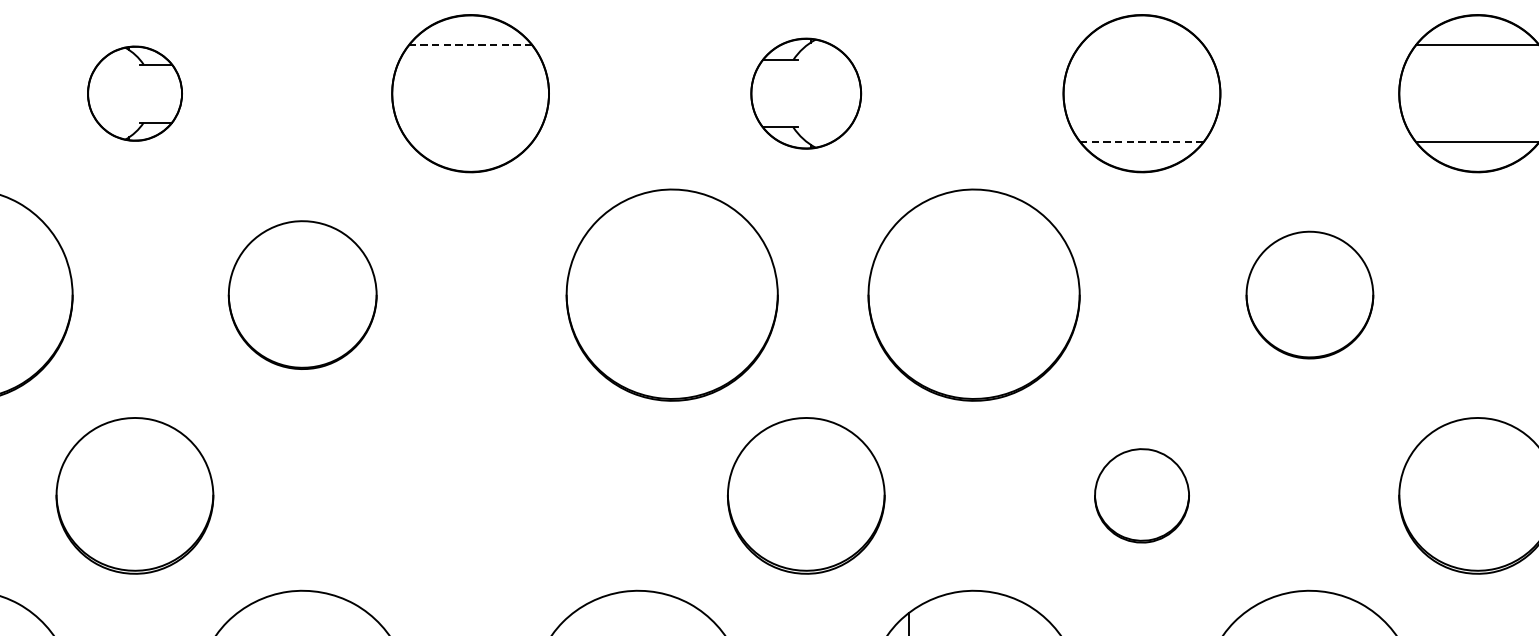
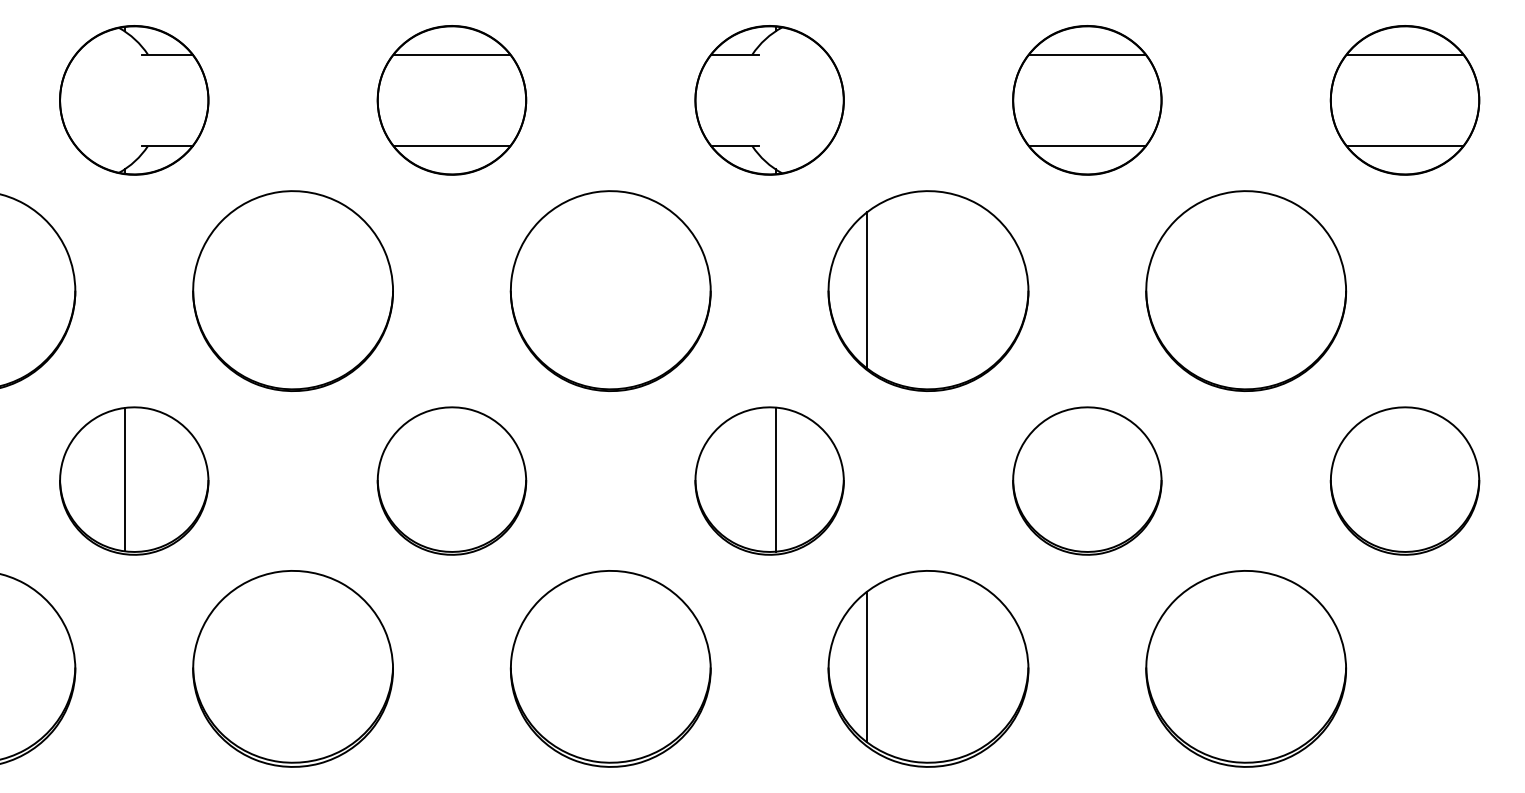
line: (470, 45) -> (451, 54), dashed -> solid
line: (1141, 45) -> (1086, 54), added
part: (135, 93) -> (134, 100), size x1.67
part: (806, 93) -> (769, 100), size x1.43
line: (470, 142) -> (451, 146), added
line: (1141, 142) -> (1086, 146), dashed -> solid
part: (302, 294) -> (292, 290), size x1.43
part: (671, 294) -> (610, 290), moved
line: (909, 294) -> (867, 290), added
part: (1310, 294) -> (1246, 290), size x1.67
line: (124, 494) -> (124, 479), added
line: (812, 494) -> (775, 479), added
part: (470, 495) -> (451, 480), added
part: (1142, 495) -> (1087, 480), size x1.67

